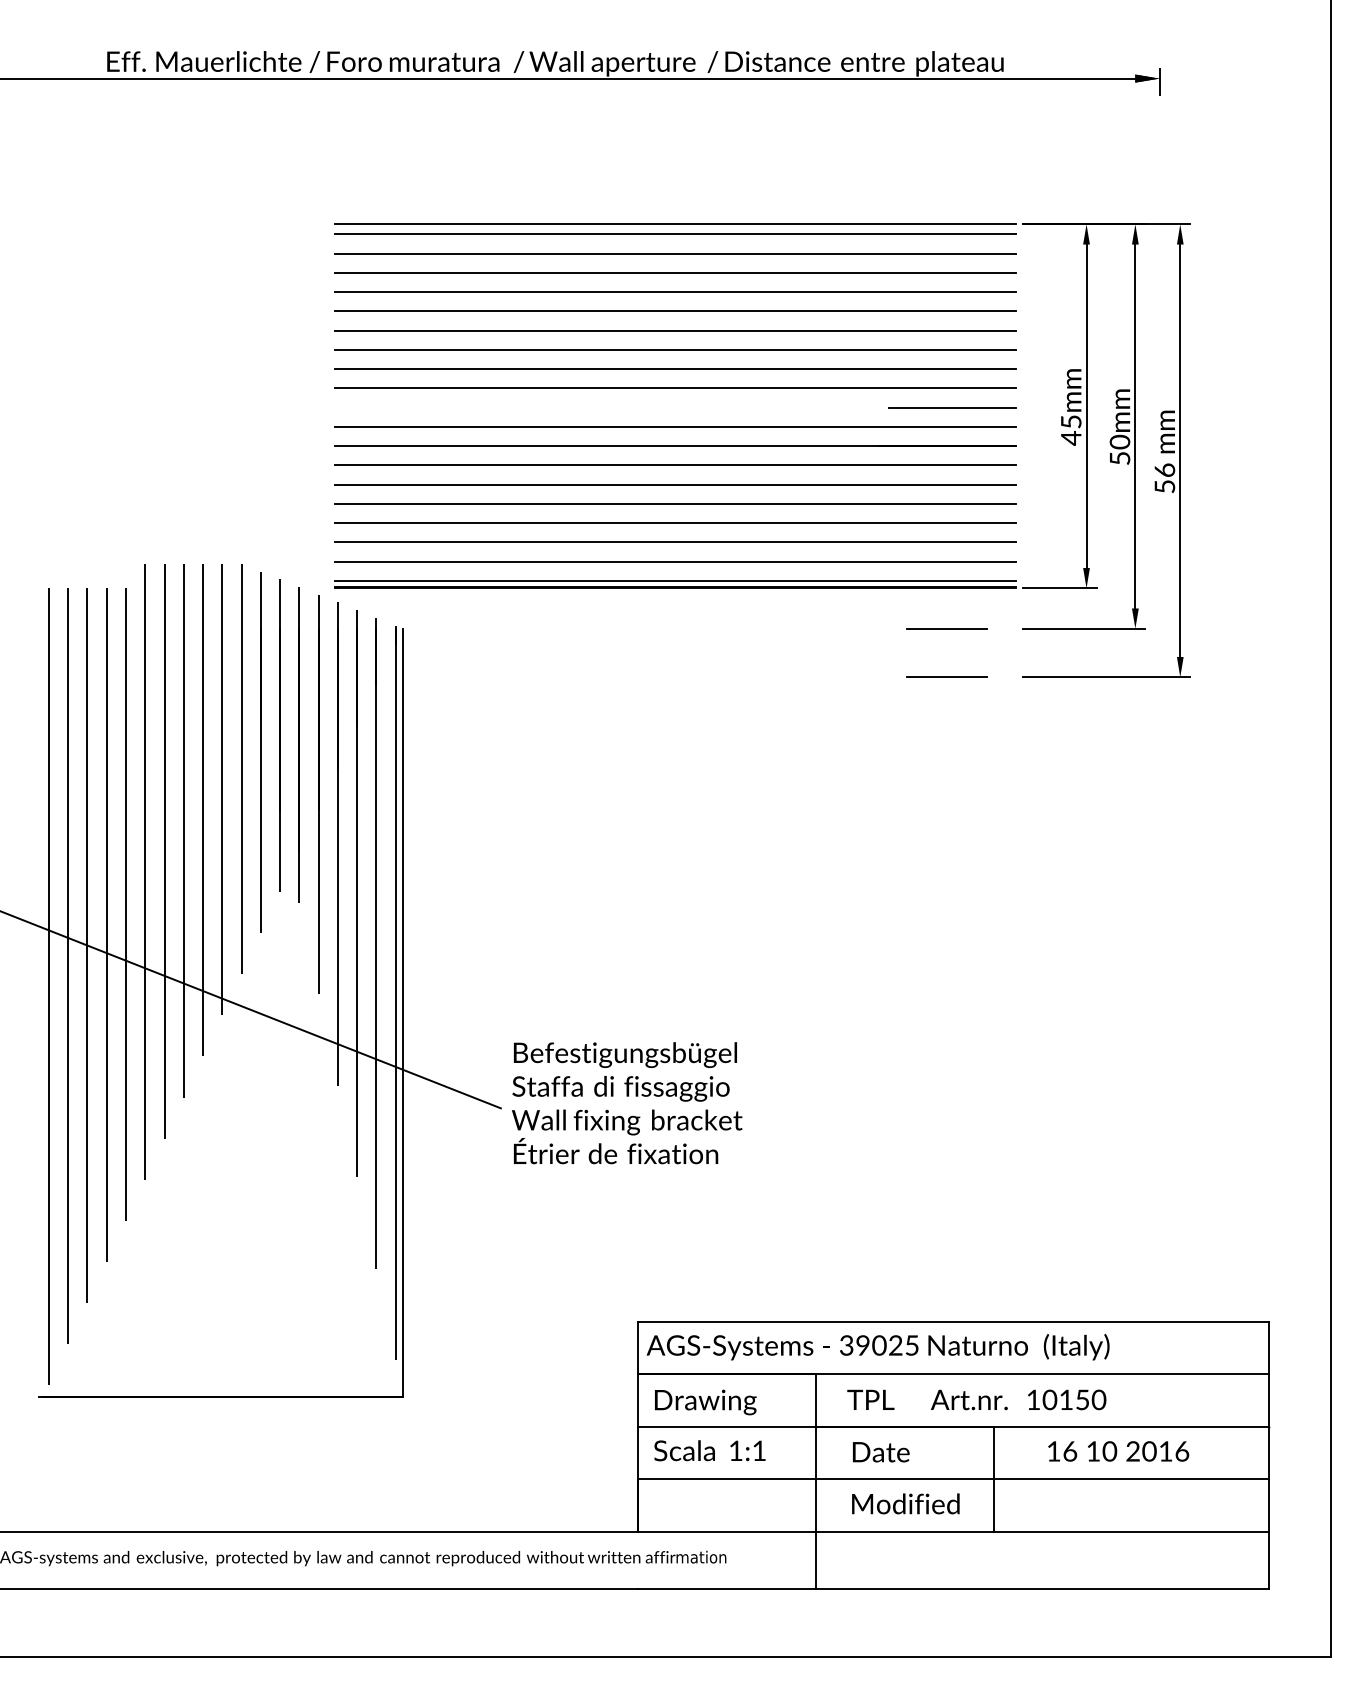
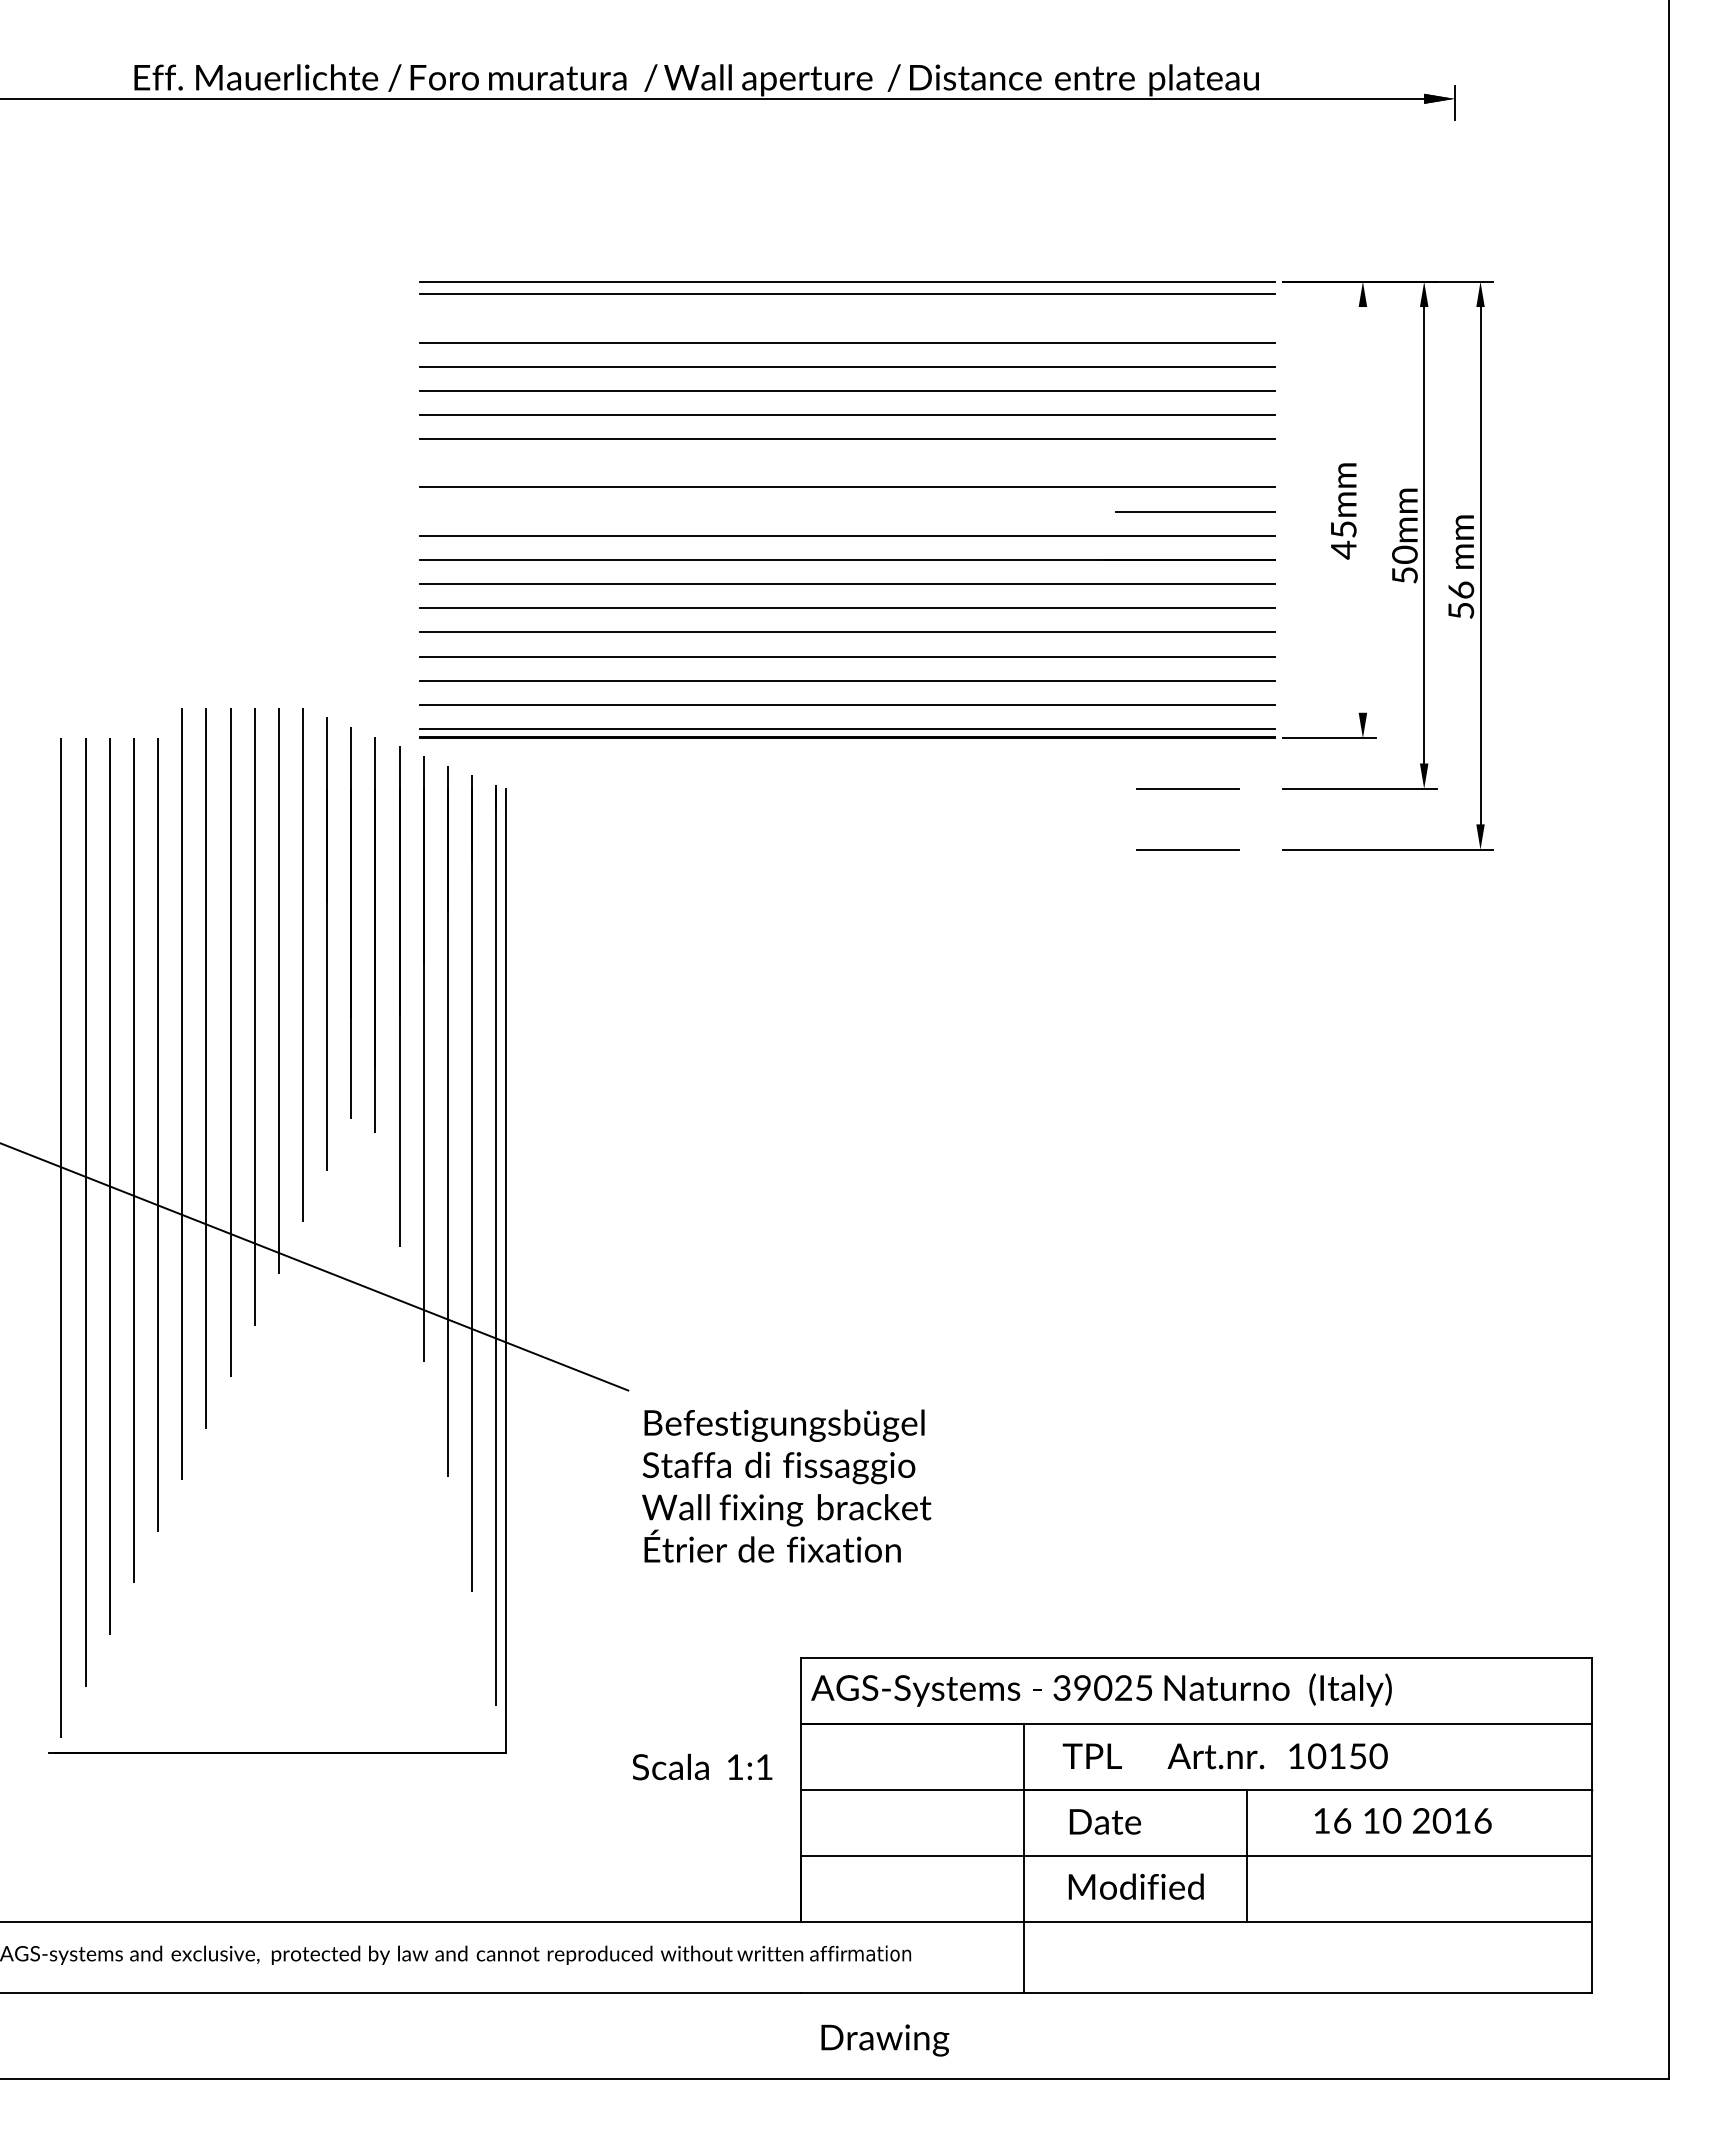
line: (674, 253) -> (846, 318), removed
line: (674, 369) -> (846, 463), removed
line: (1086, 405) -> (1362, 509), removed
text: (627, 1102) -> (786, 1485), moved
text: (705, 1402) -> (885, 2040), moved
text: (709, 1450) -> (702, 1766), moved

